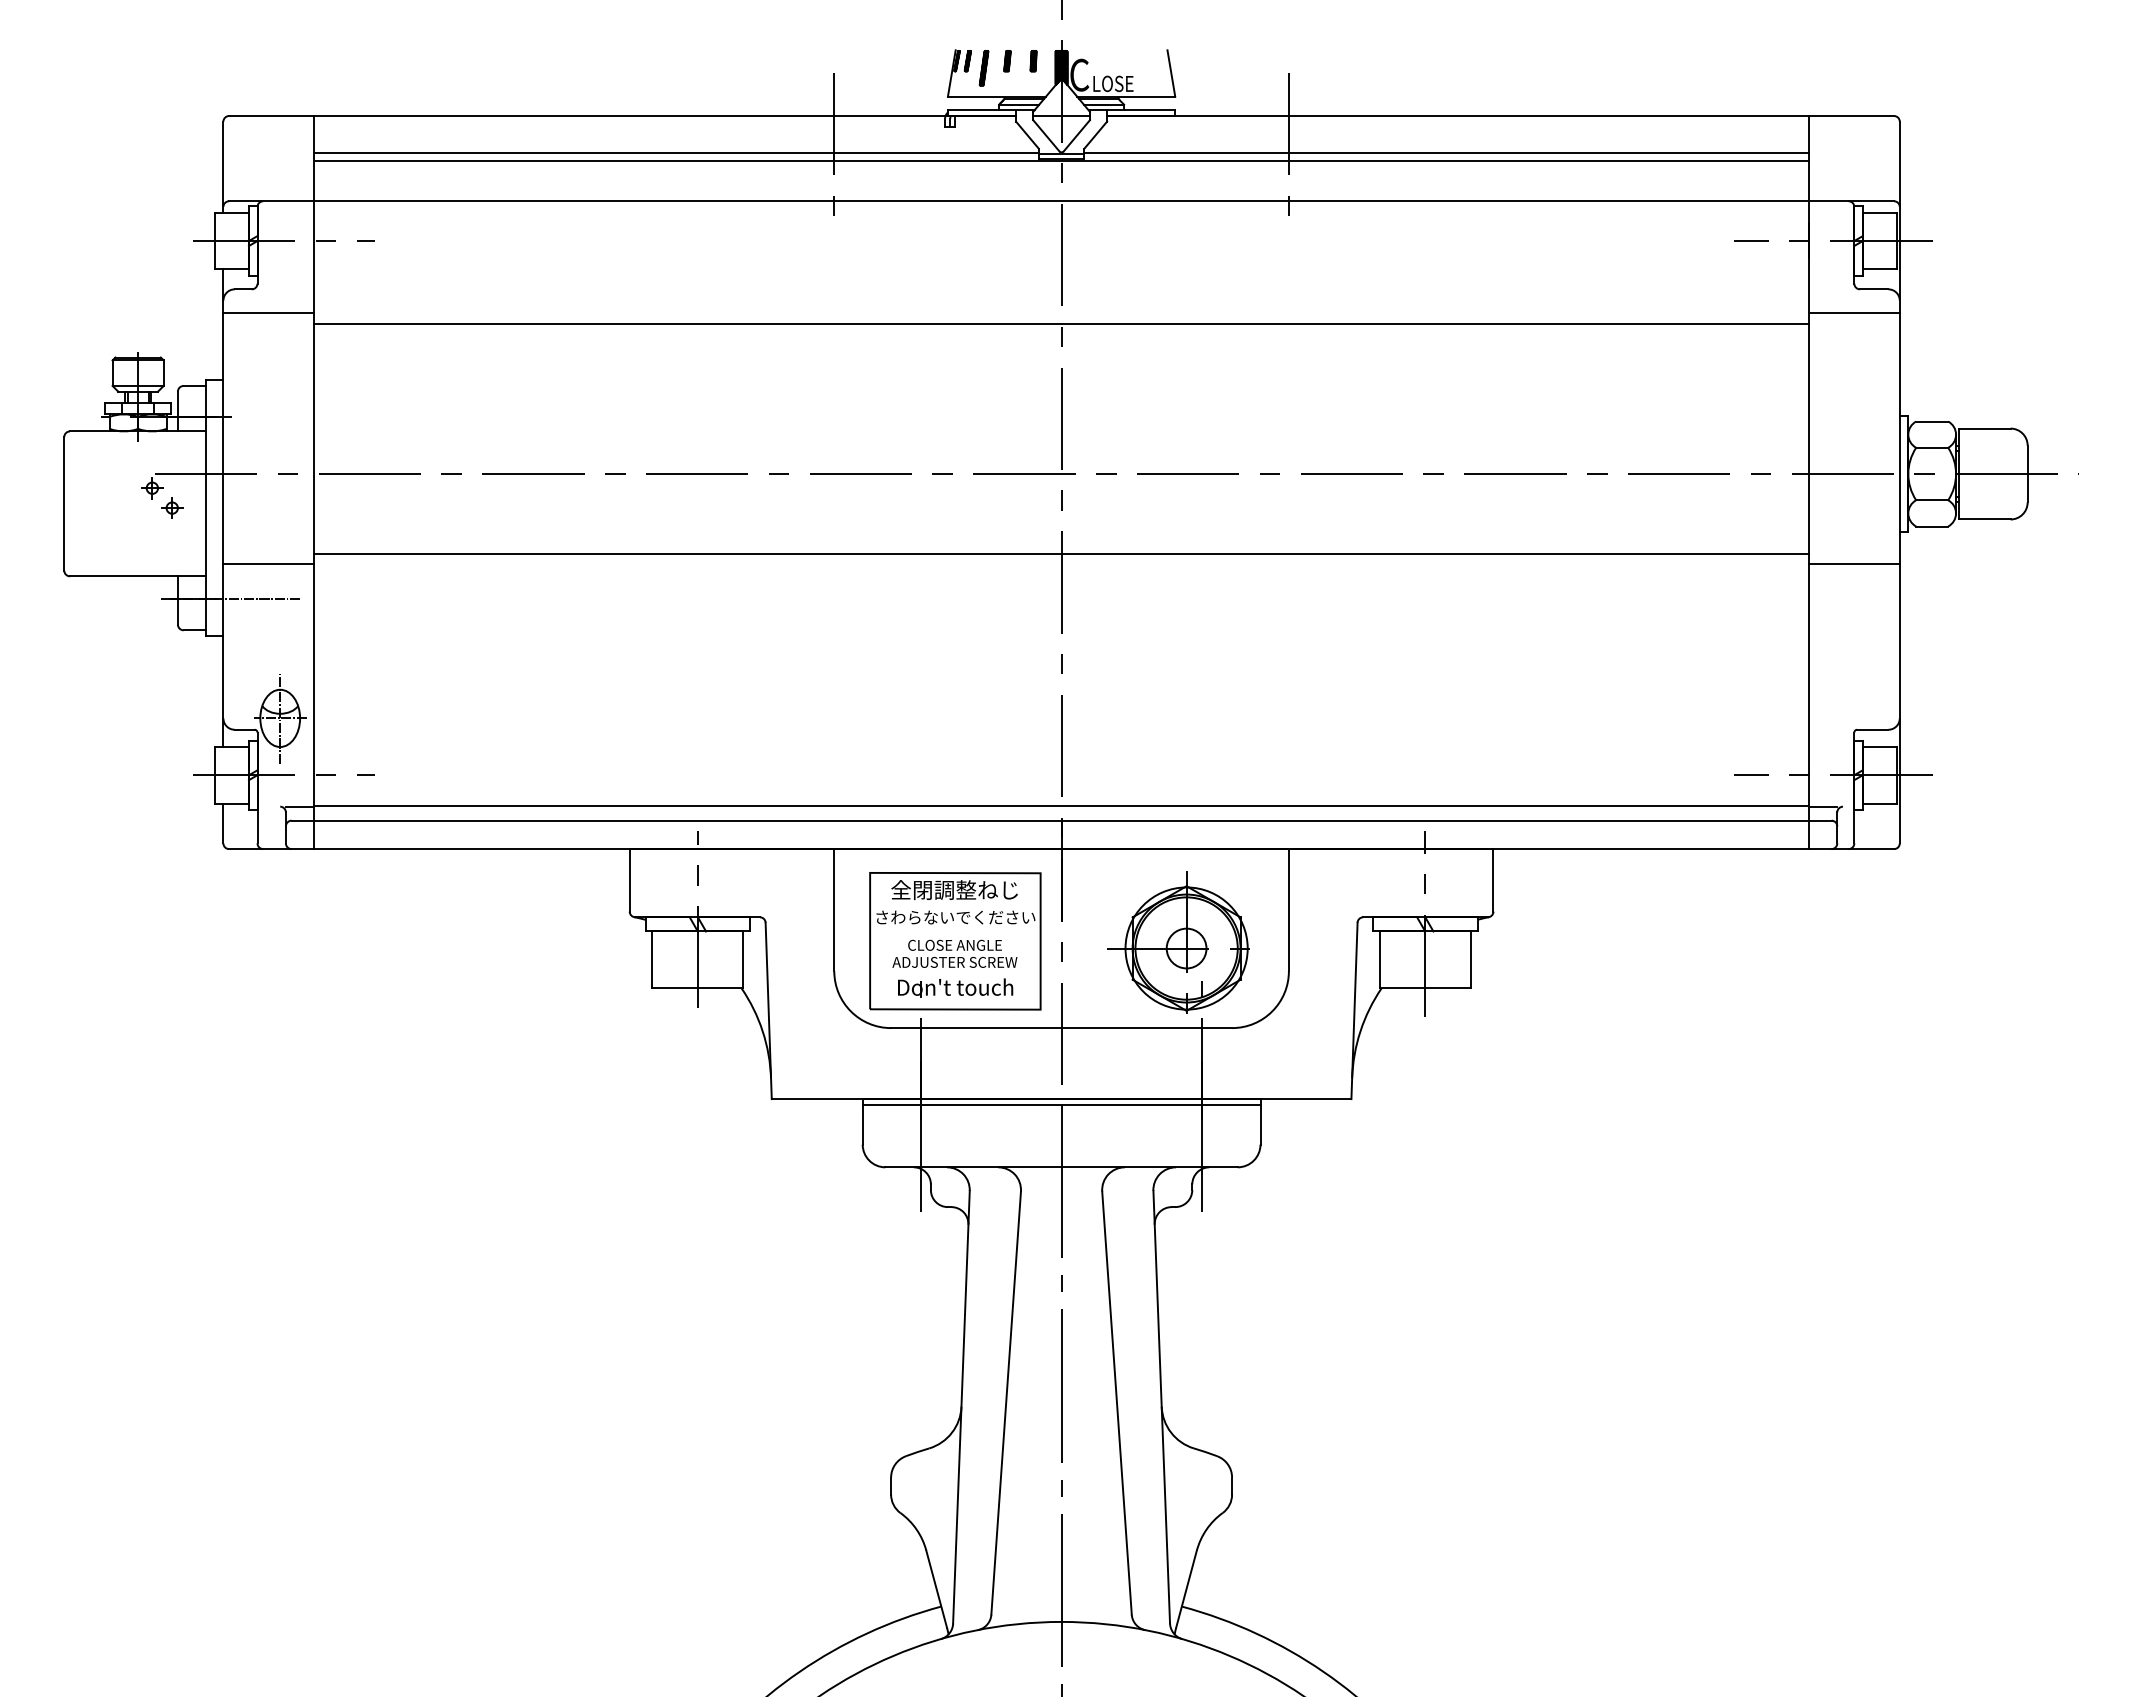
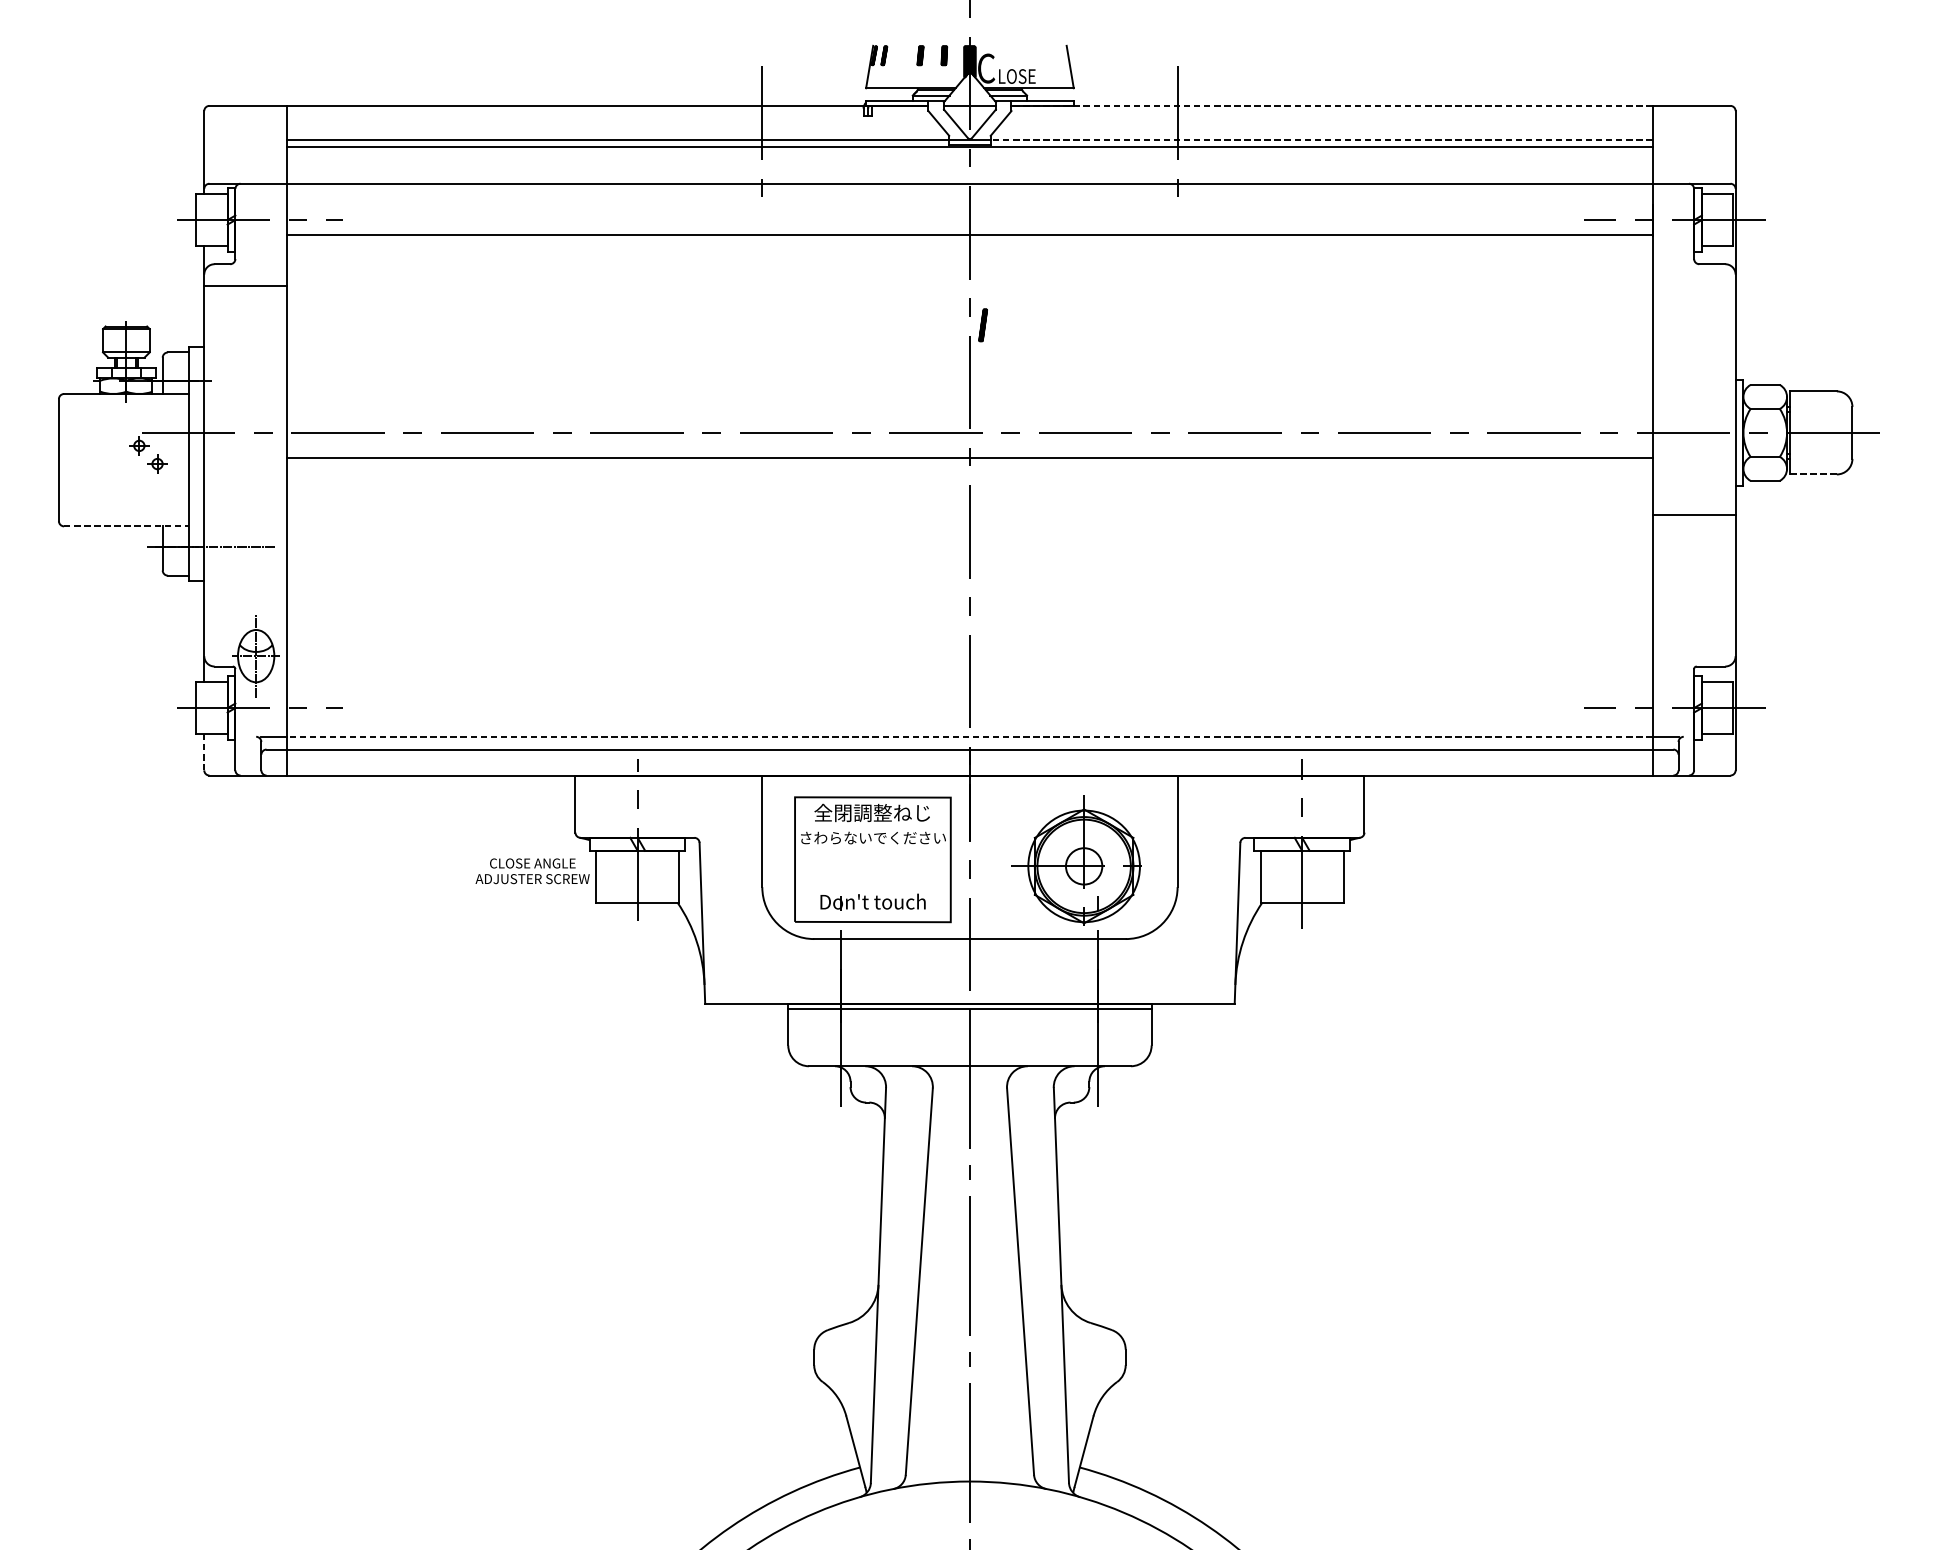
part: (983, 68) -> (982, 325), moved
line: (1457, 116) -> (1331, 106), solid -> dashed
line: (1446, 152) -> (1321, 139), solid -> dashed
line: (1853, 312) -> (1693, 285), removed
line: (1061, 323) -> (969, 235), moved
line: (1985, 519) -> (1813, 474), solid -> dashed
line: (1061, 554) -> (969, 458), moved
line: (268, 564) -> (245, 515), removed
line: (138, 576) -> (126, 526), solid -> dashed
line: (1061, 806) -> (969, 736), solid -> dashed
line: (223, 823) -> (204, 752), solid -> dashed
text: (954, 953) -> (532, 870), moved

